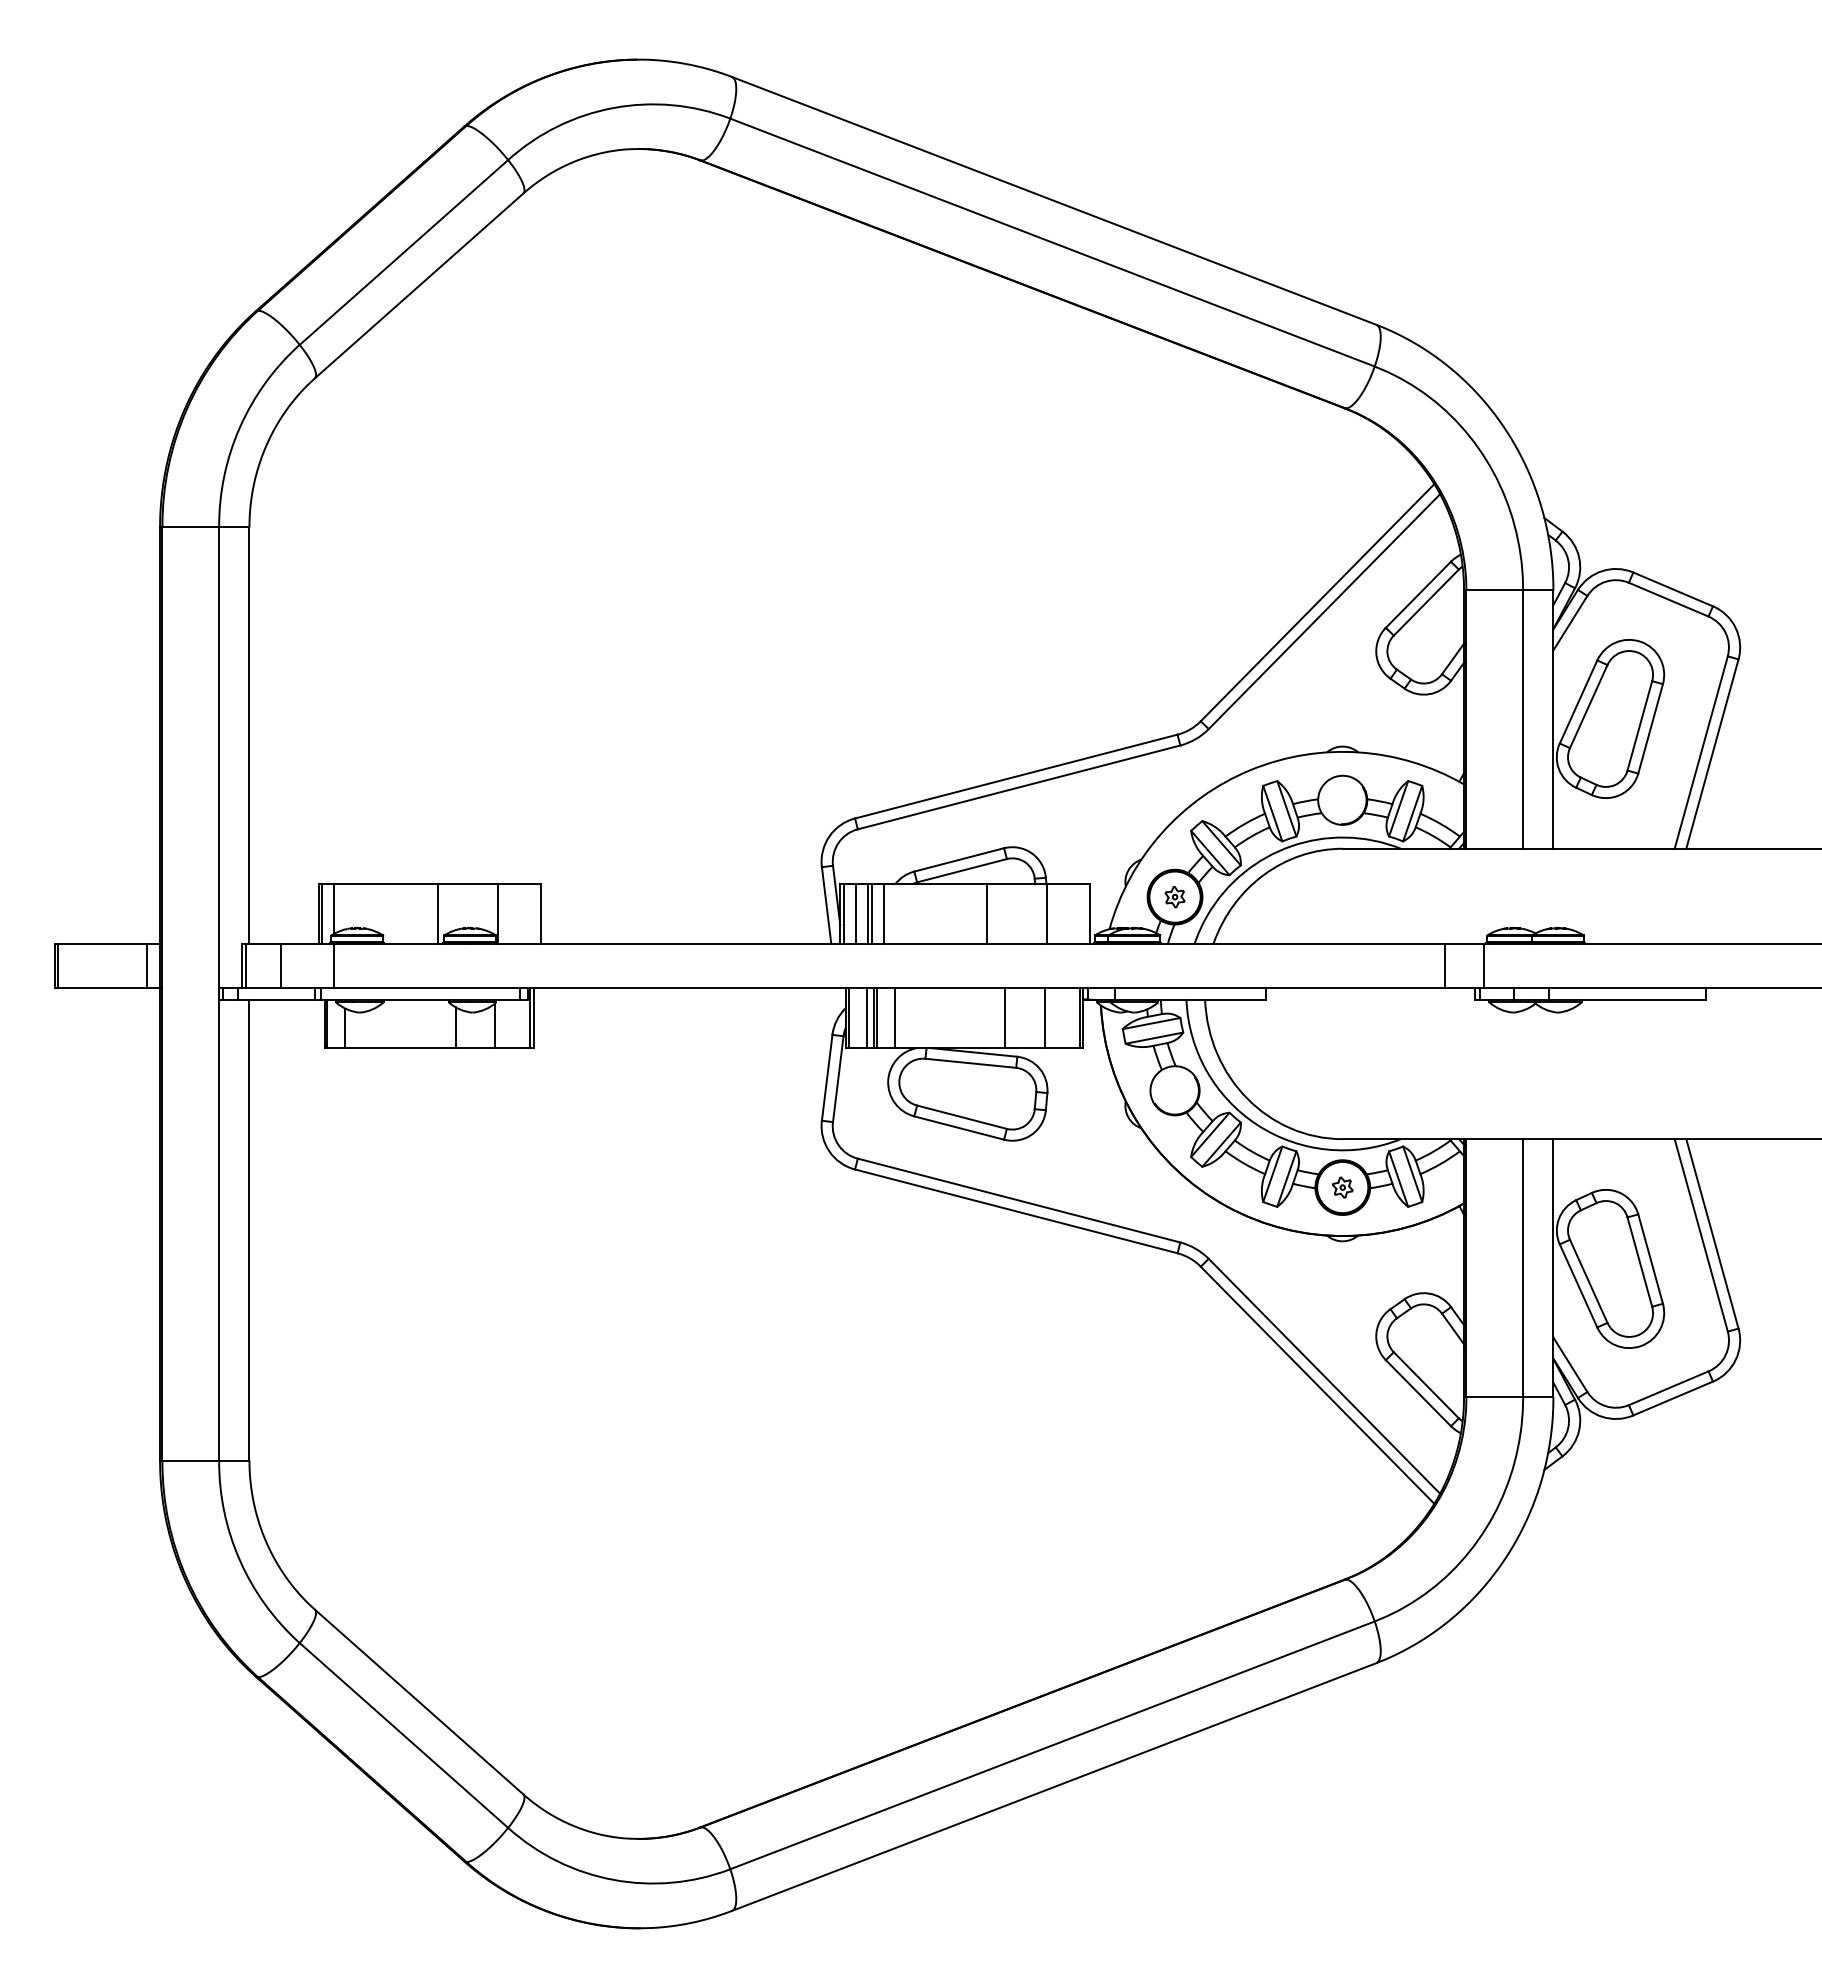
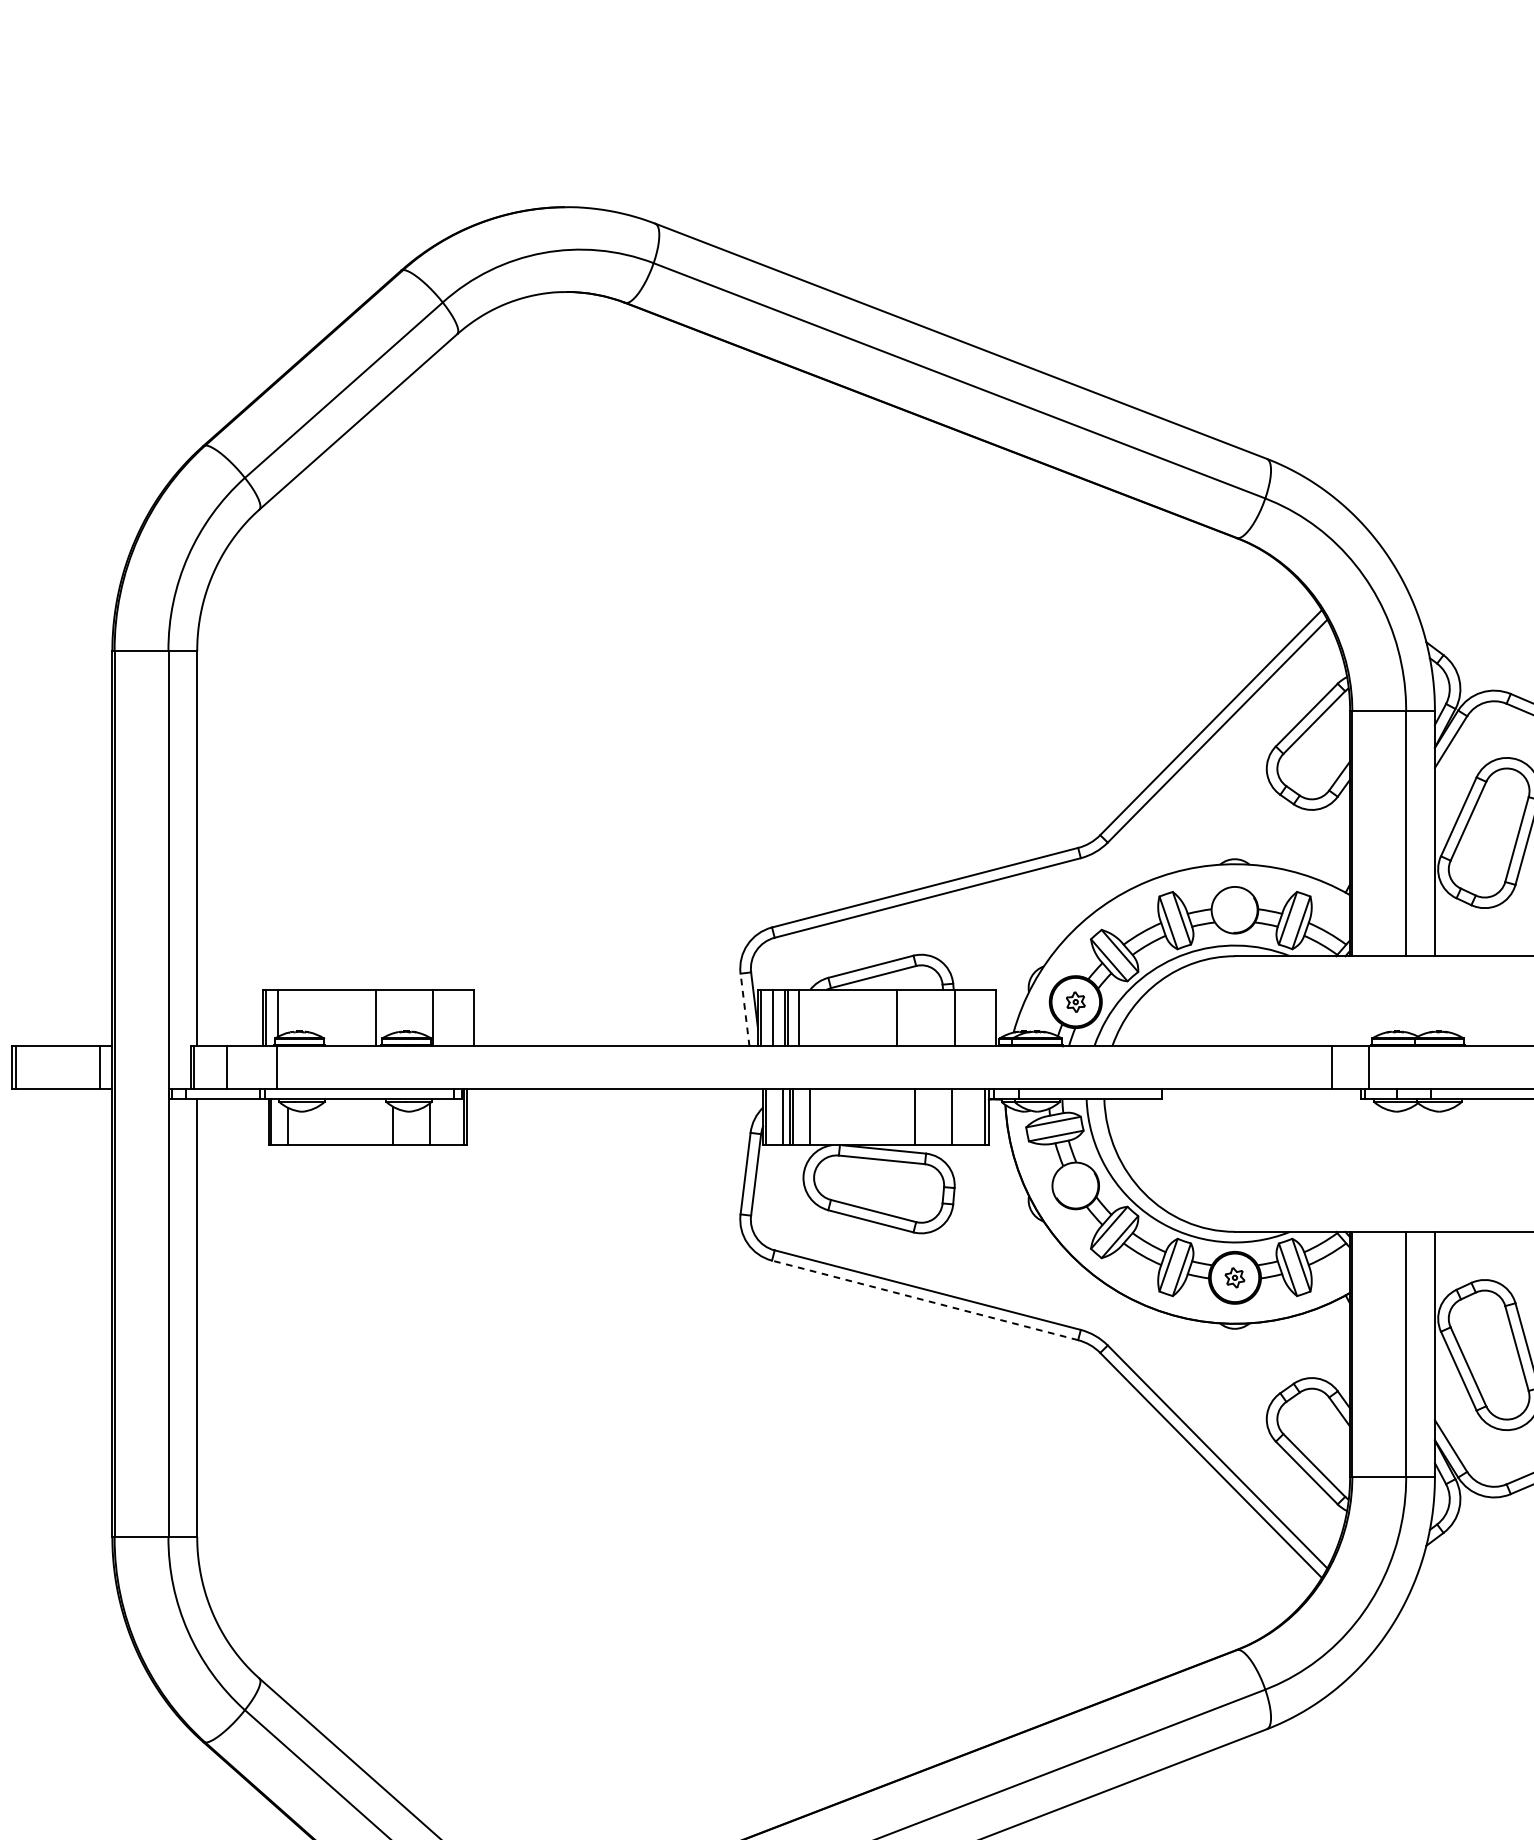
line: (826, 905) -> (744, 1010), solid -> dashed
line: (1016, 1211) -> (925, 1300), solid -> dashed

